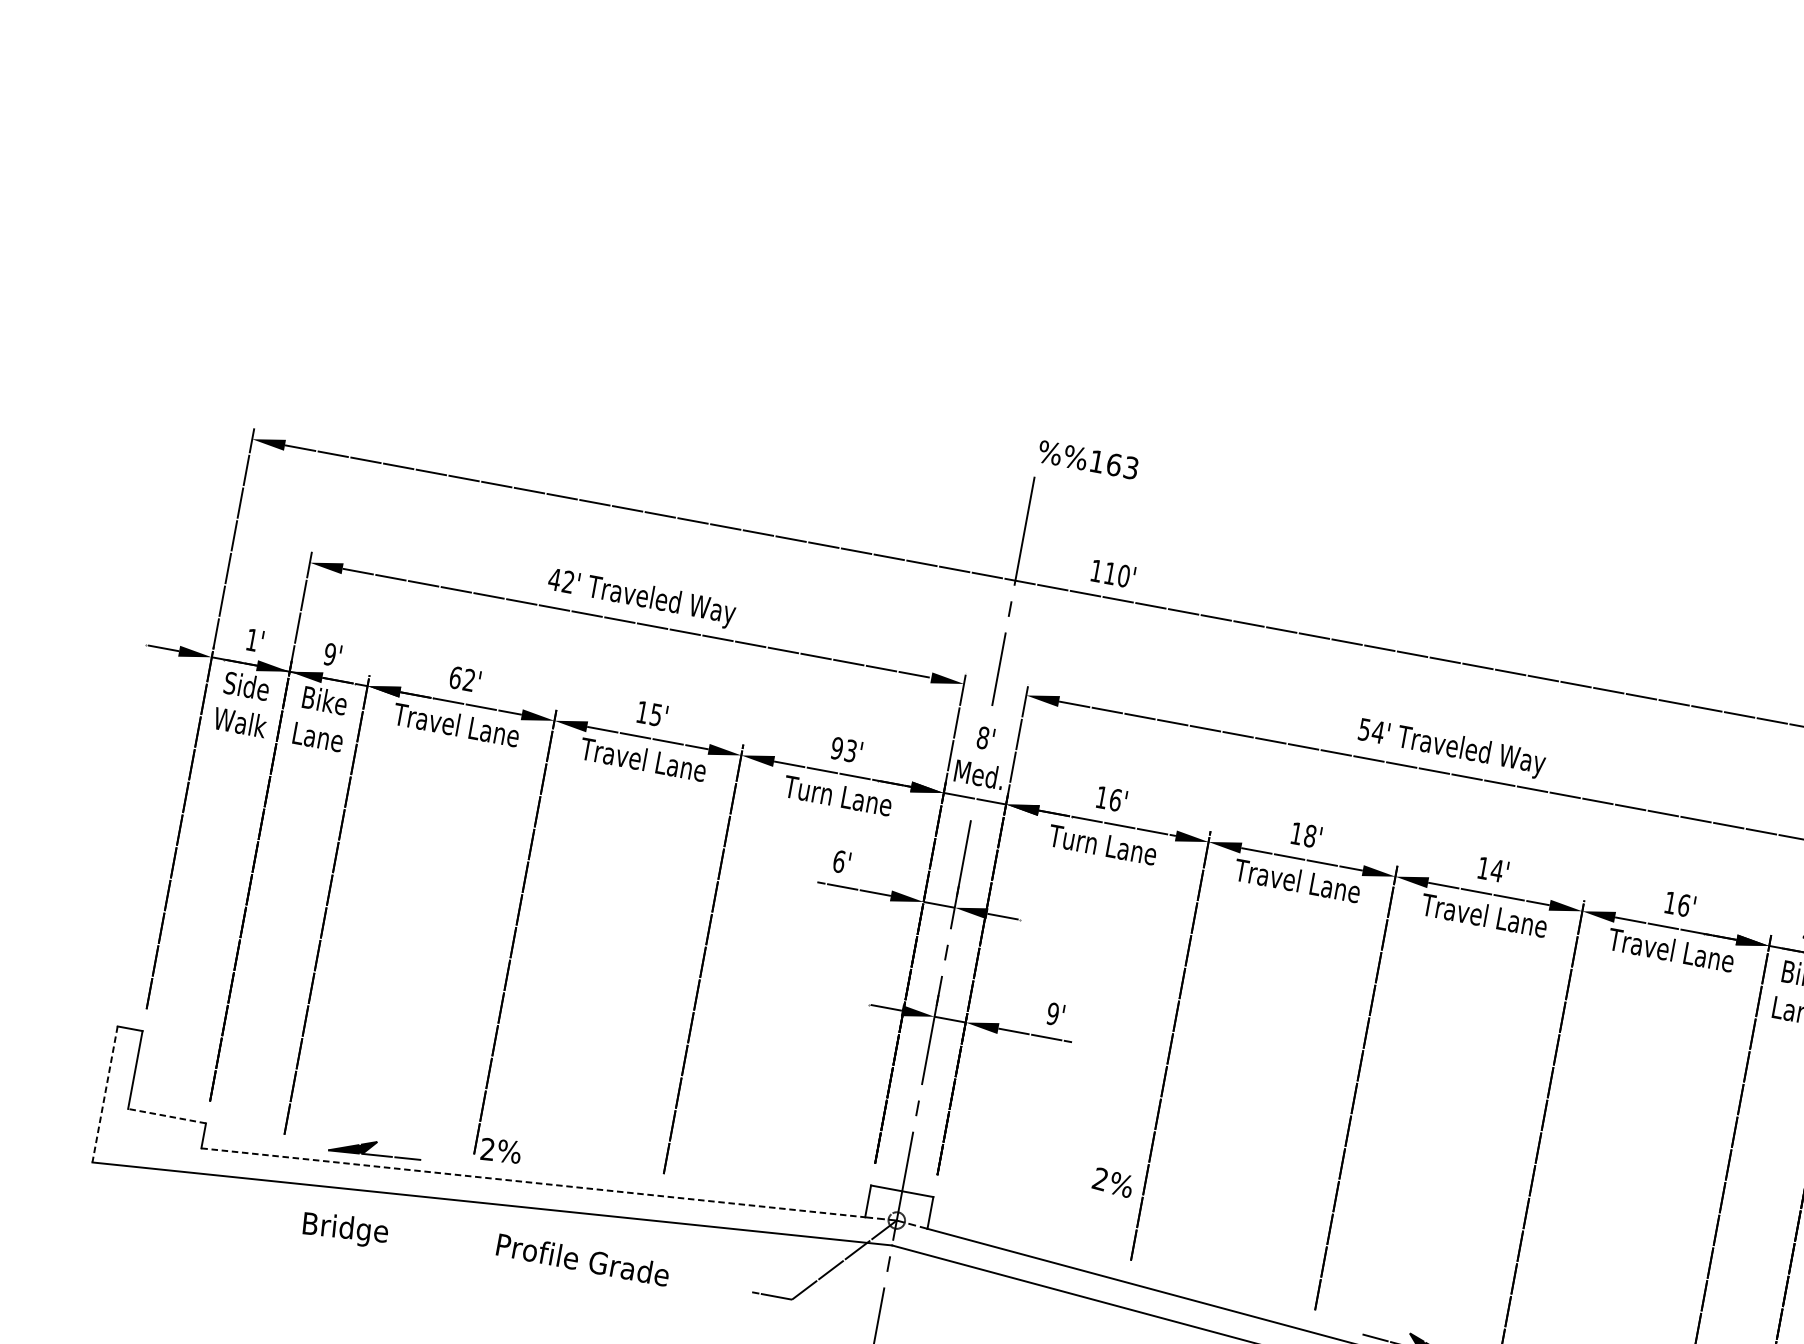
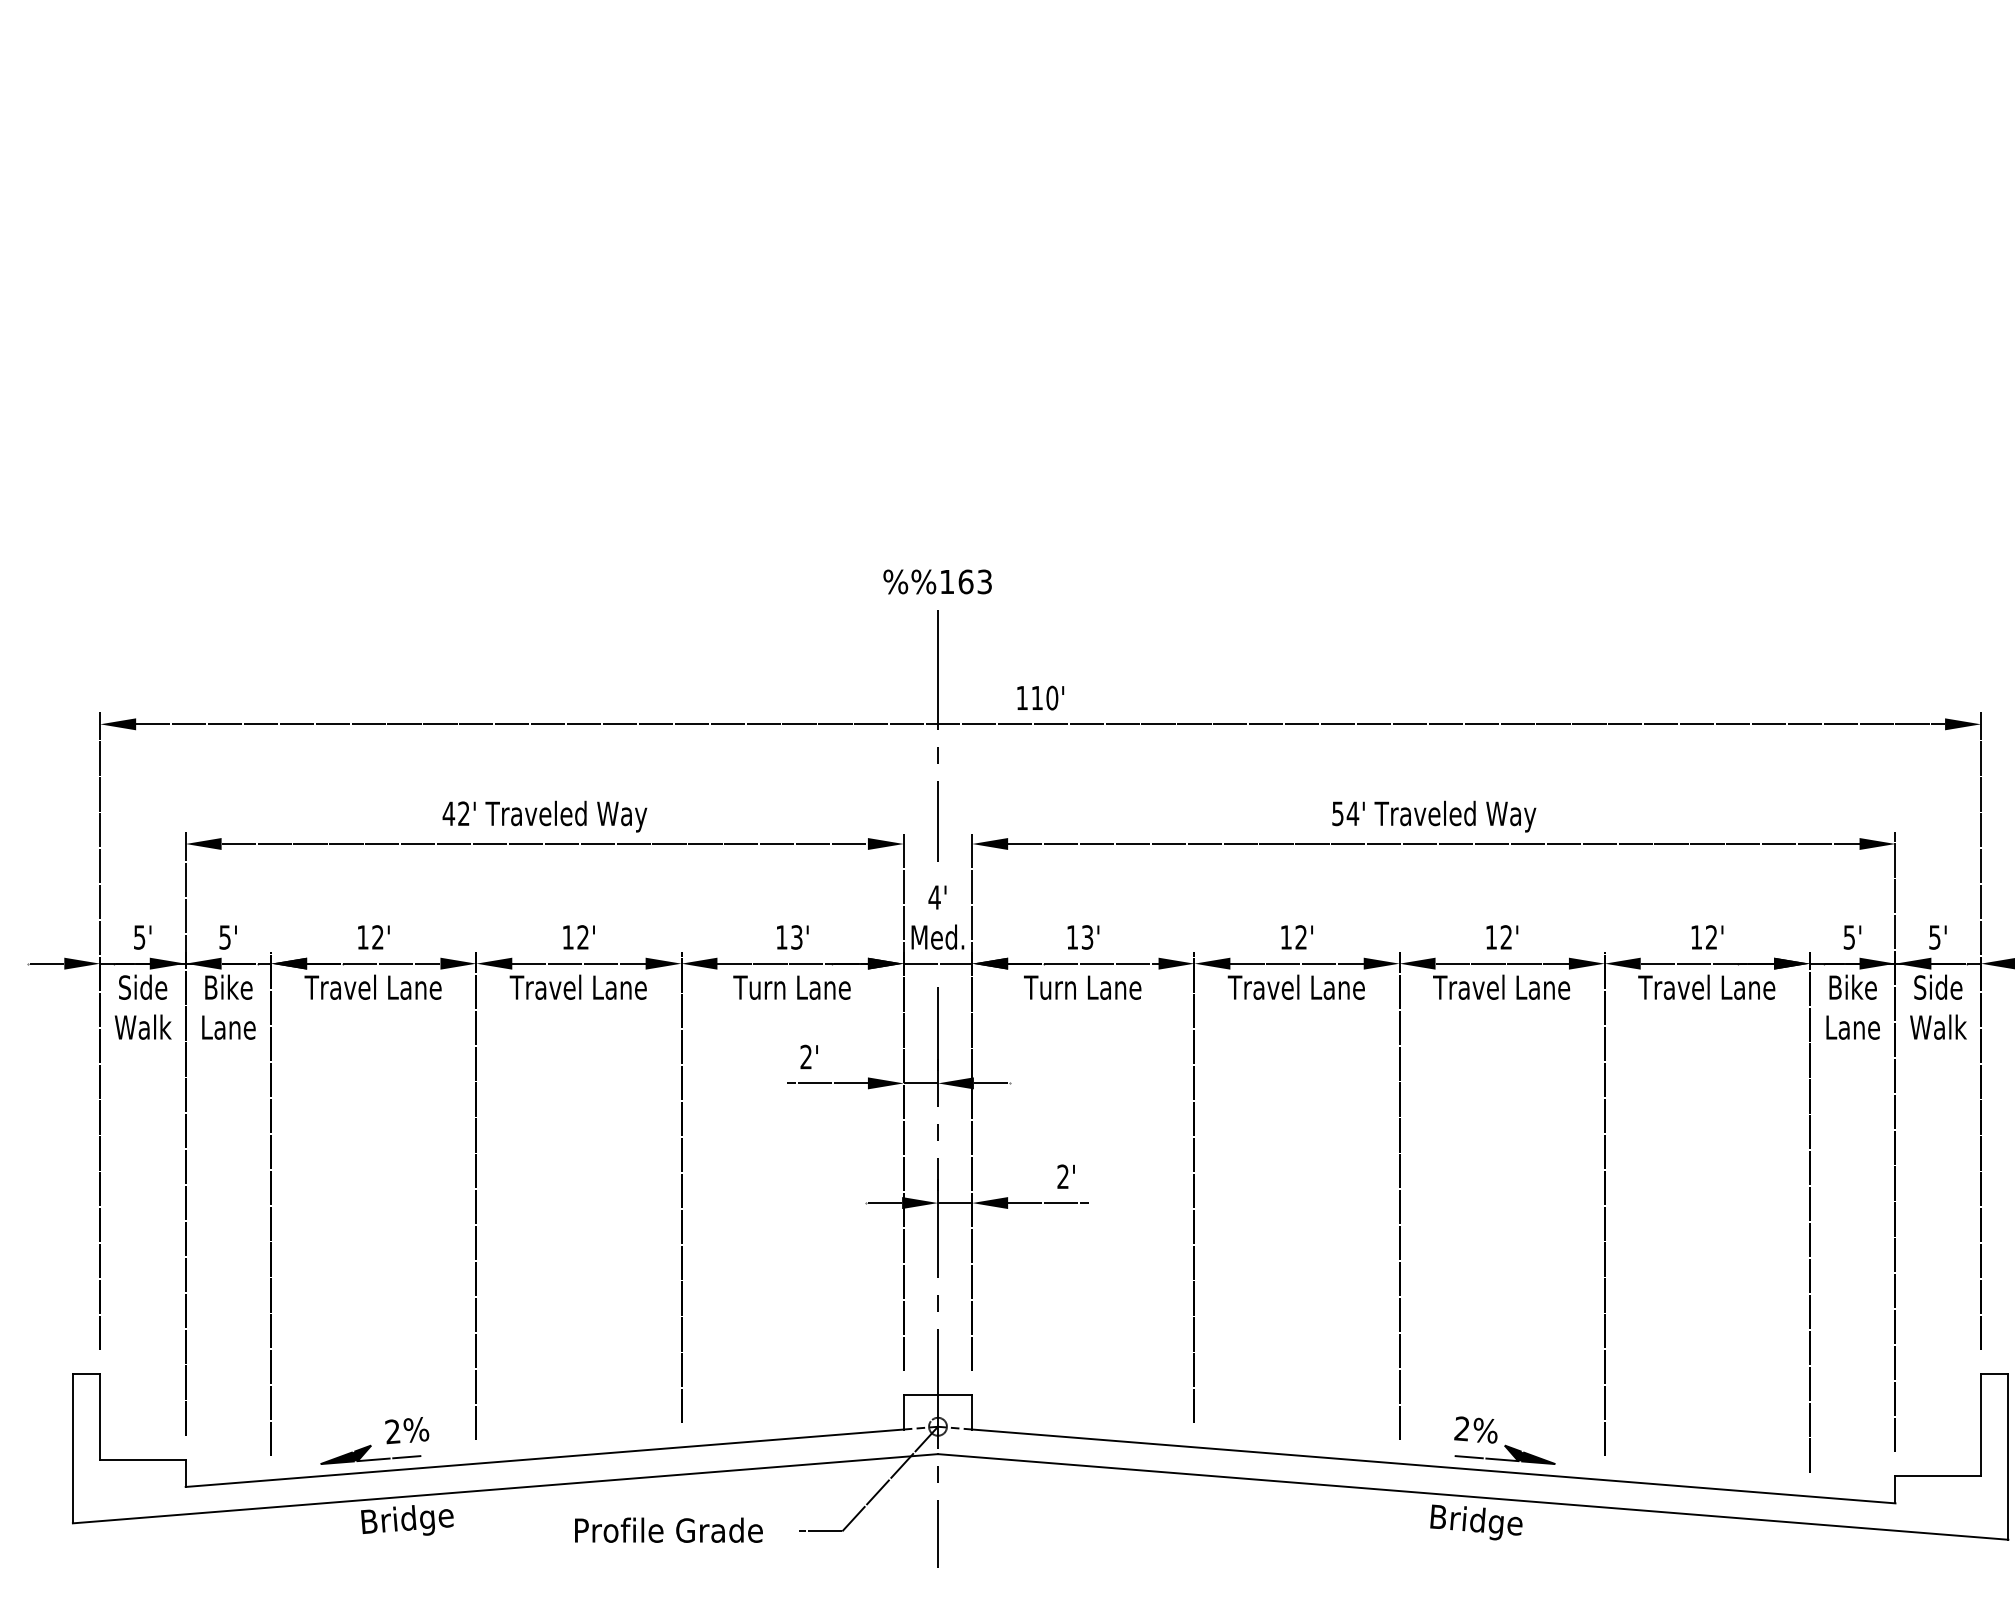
text: (1088, 459) -> (937, 581), moved
text: (252, 640) -> (139, 937), 1' -> 5'
text: (329, 654) -> (224, 937), 9' -> 5'
text: (455, 677) -> (362, 937), 62' -> 12'
text: (655, 714) -> (582, 937), 15' -> 12'
text: (982, 737) -> (934, 897), 8' -> 4'
text: (836, 748) -> (781, 937), 93' -> 13'
text: (1115, 800) -> (1087, 937), 16' -> 13'
text: (1310, 836) -> (1301, 937), 18' -> 12'
text: (839, 861) -> (806, 1056), 6' -> 2'
text: (1497, 870) -> (1506, 937), 14' -> 12'
text: (1683, 905) -> (1711, 937), 16' -> 12'
text: (1052, 1013) -> (1062, 1176), 9' -> 2'
line: (104, 1094) -> (72, 1448), dashed -> solid
line: (166, 1116) -> (142, 1459), dashed -> solid
text: (501, 1150) -> (407, 1430), moved
text: (1112, 1182) -> (1475, 1429), moved
line: (533, 1183) -> (545, 1458), dashed -> solid
text: (345, 1229) -> (407, 1520), moved
text: (582, 1259) -> (668, 1529), moved

